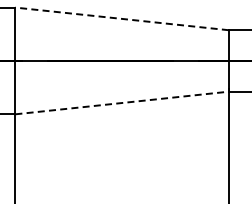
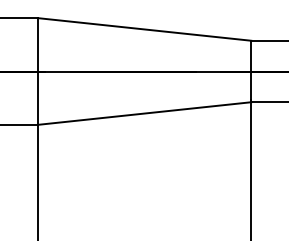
line: (121, 18) -> (144, 29), dashed -> solid
line: (122, 102) -> (145, 113), dashed -> solid

